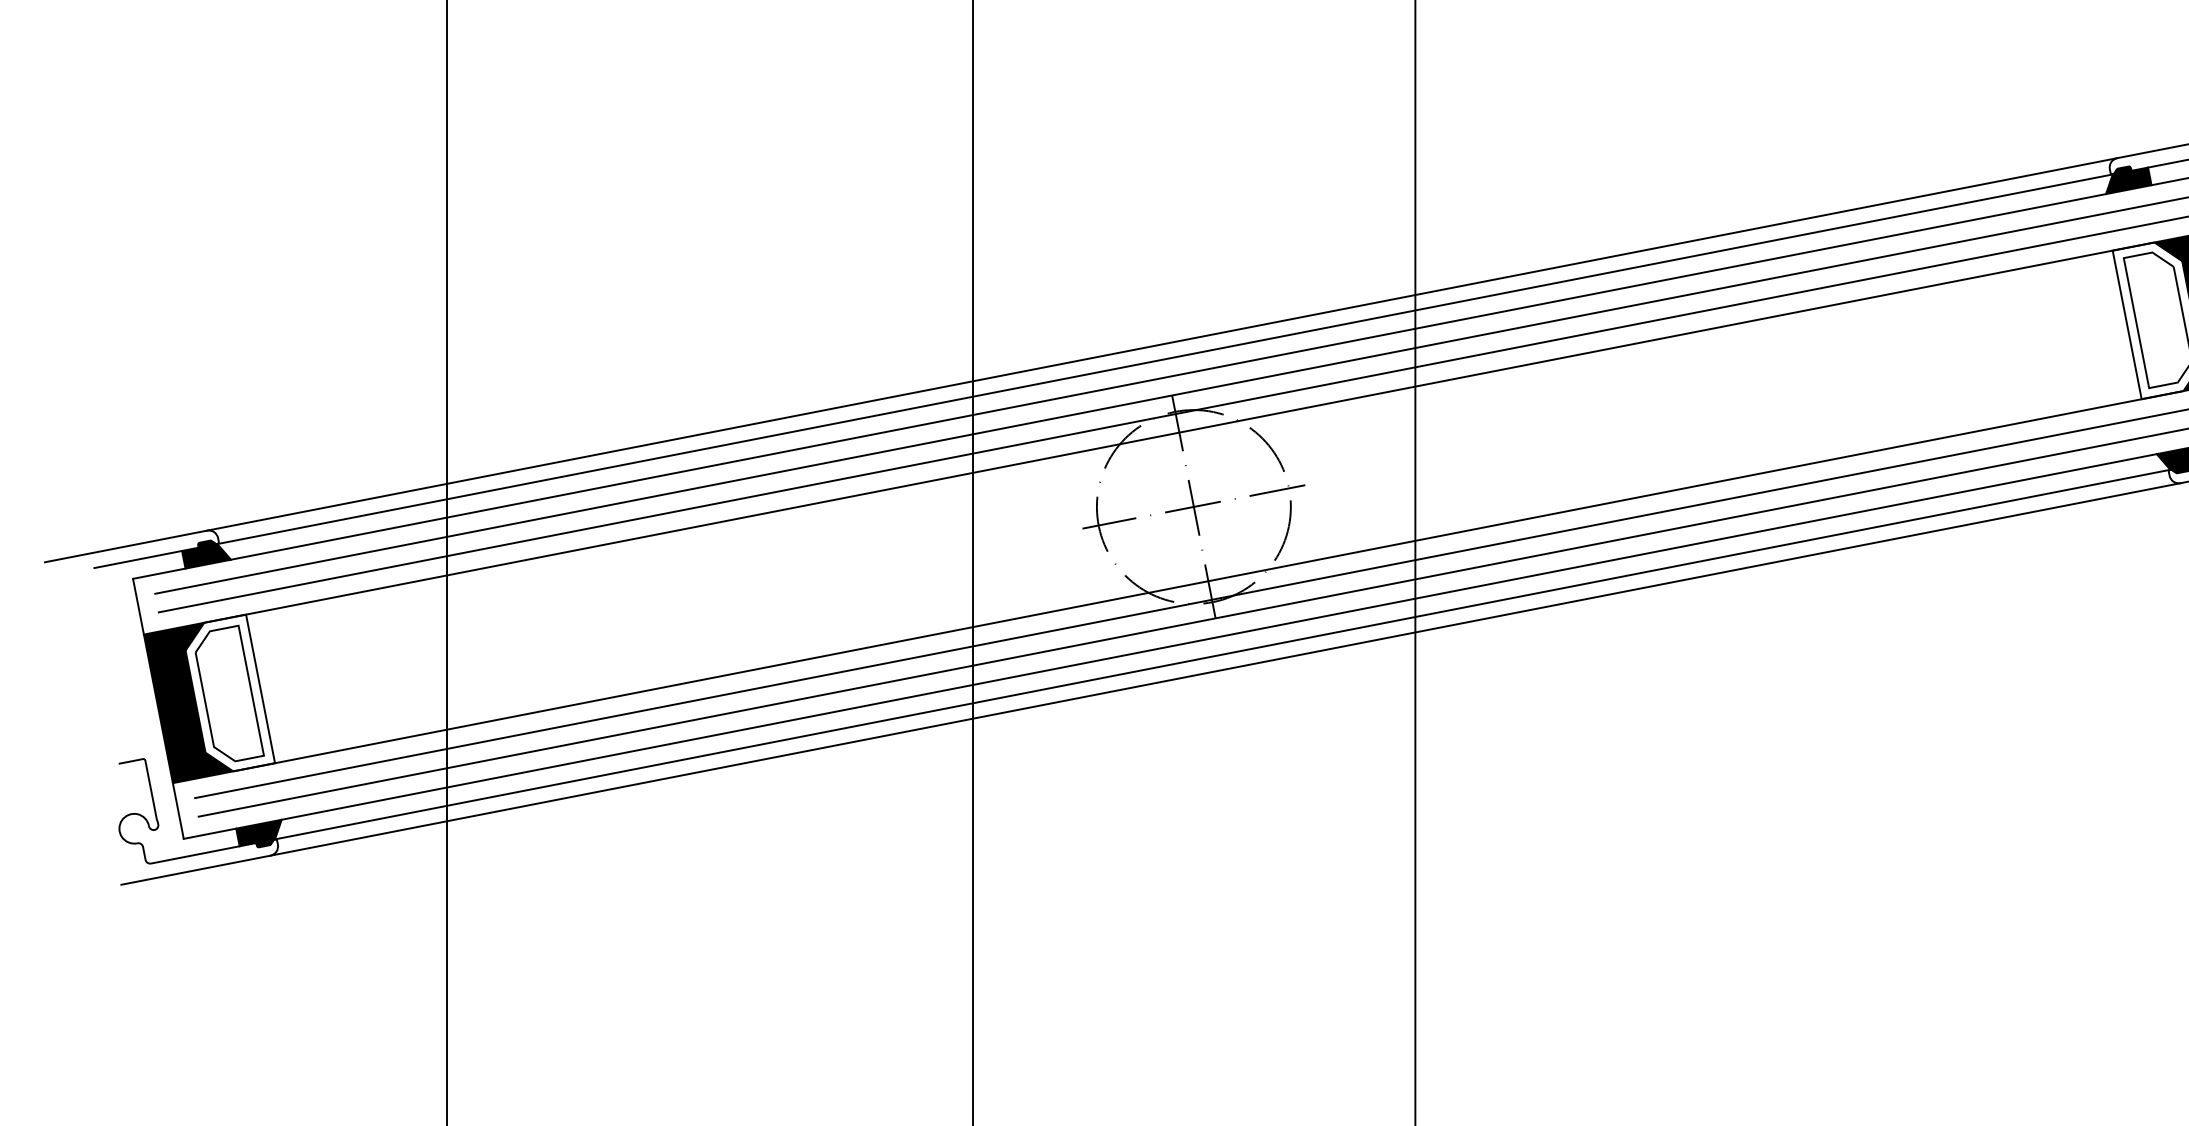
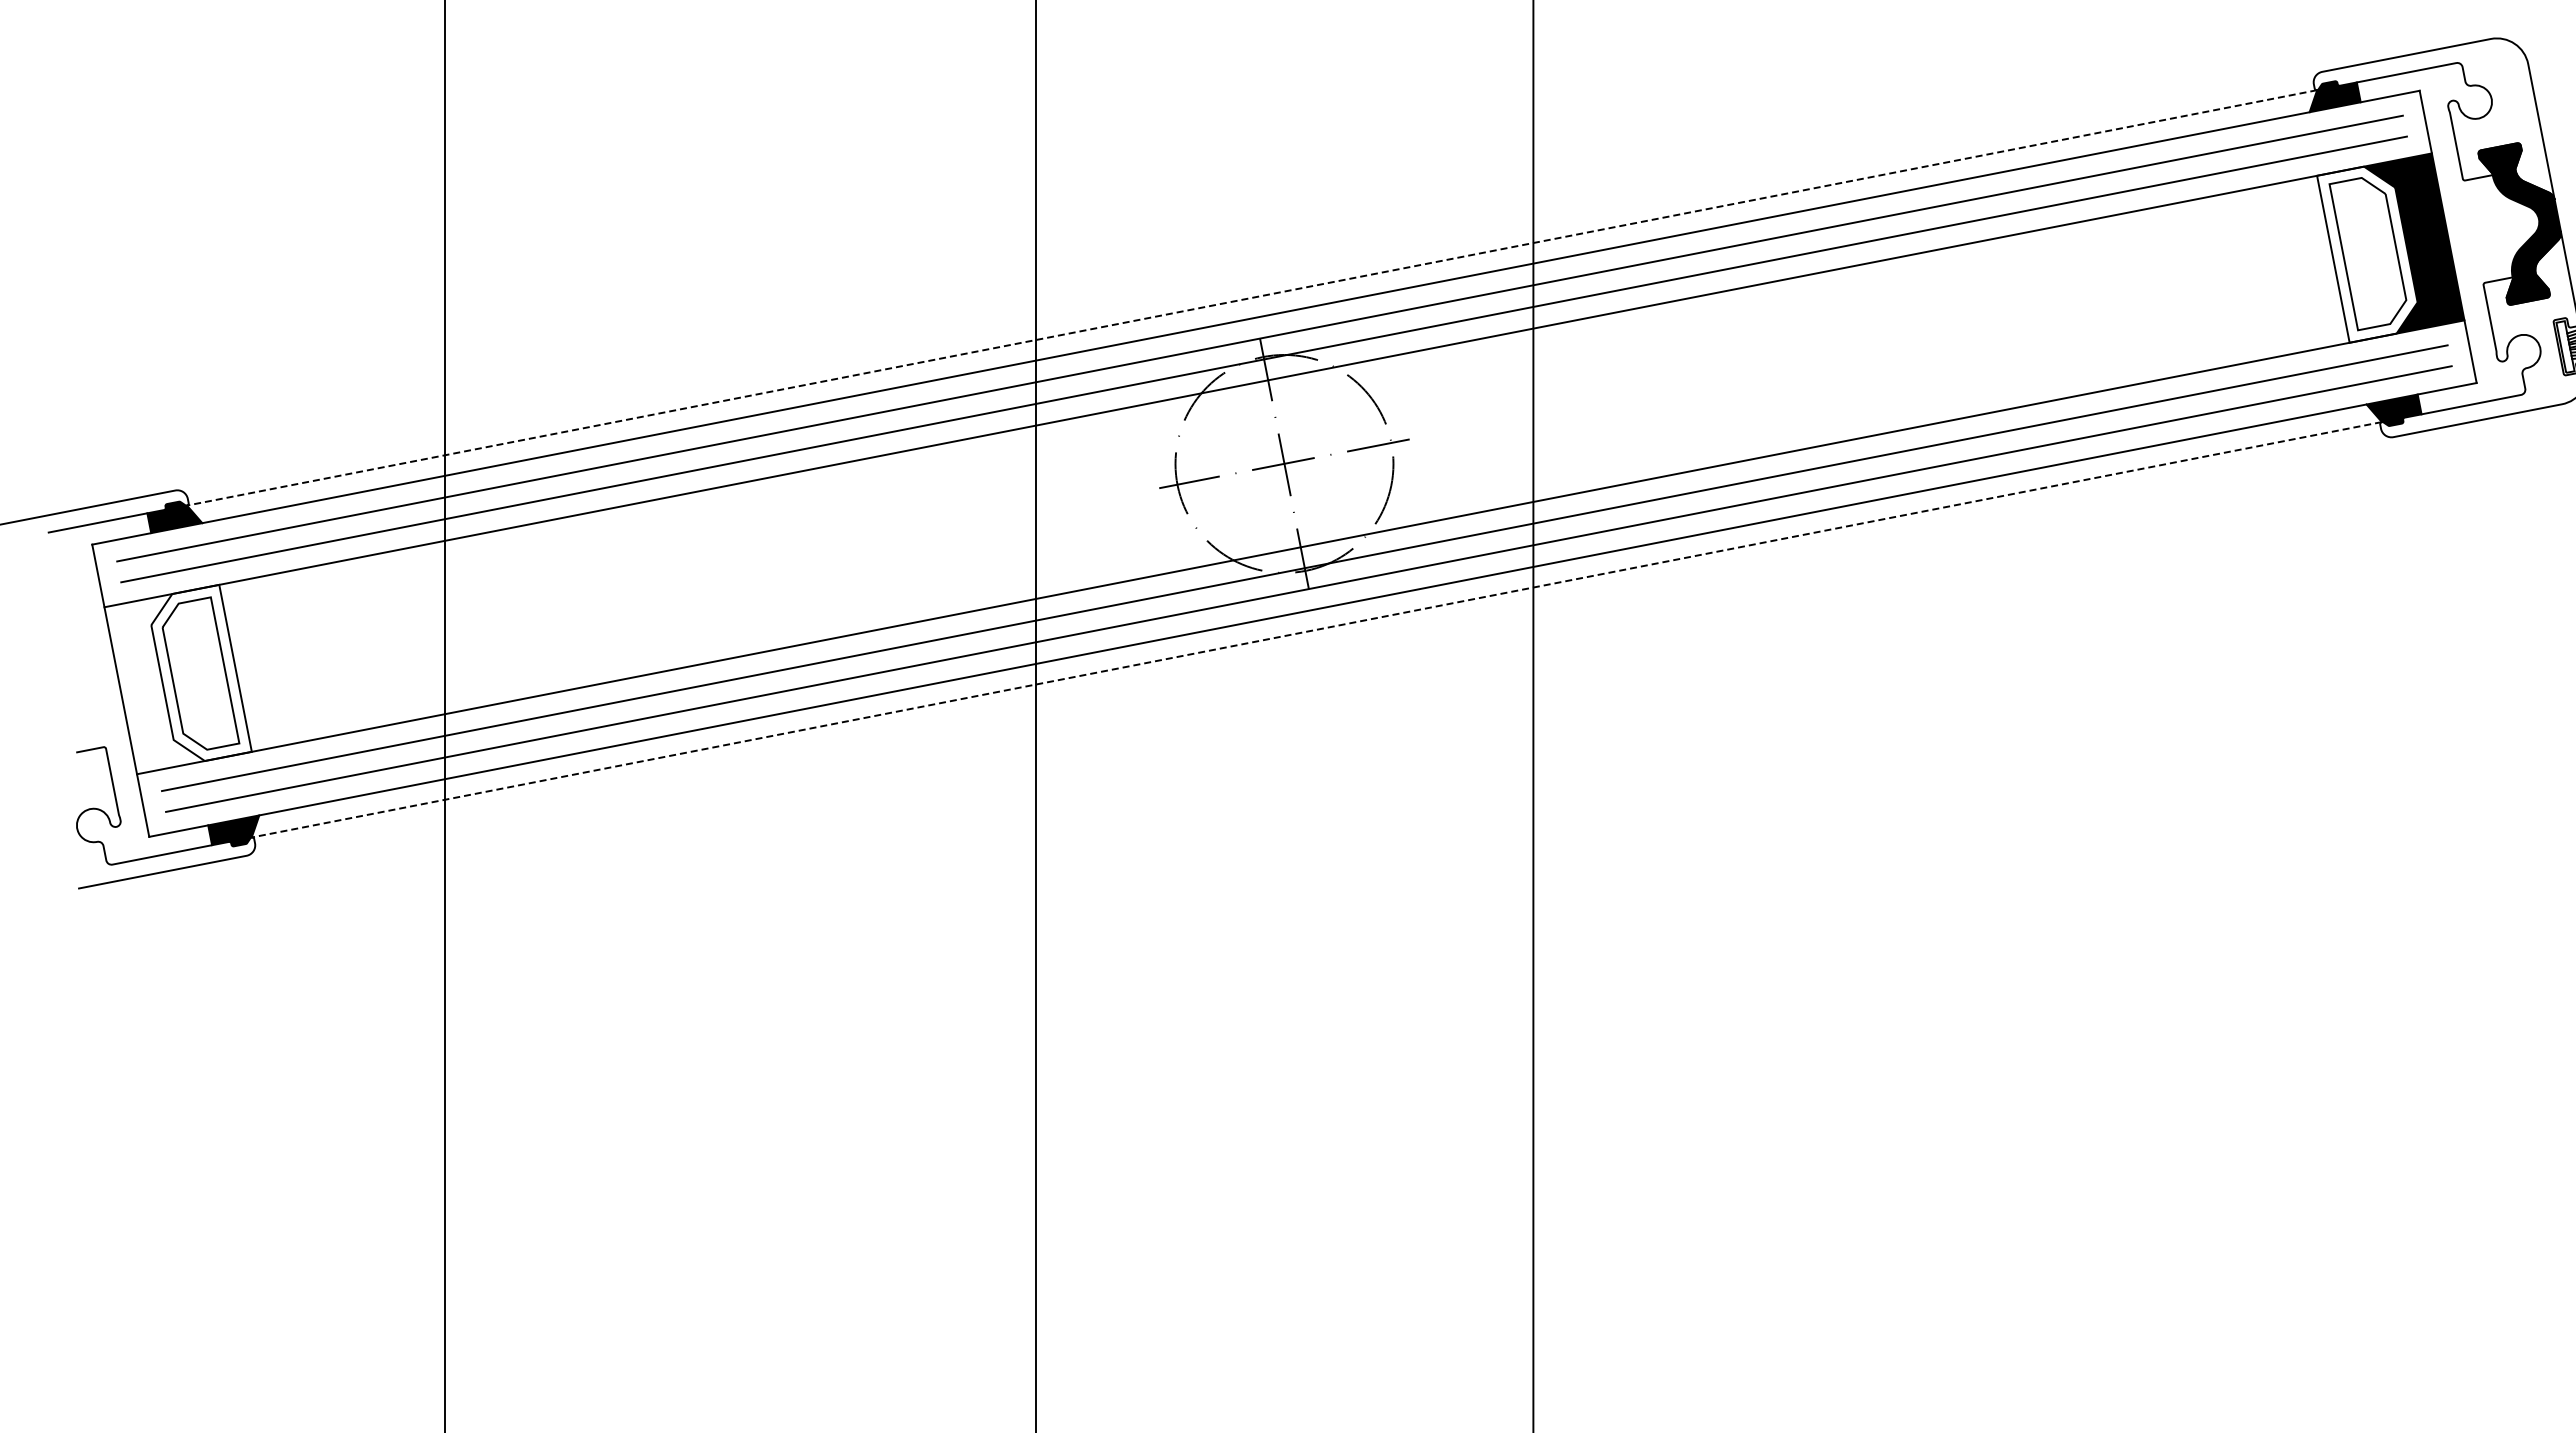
line: (1161, 343) -> (1248, 280), removed
line: (1164, 358) -> (1251, 297), solid -> dashed
line: (1222, 654) -> (1316, 629), solid -> dashed
line: (1225, 669) -> (1319, 646), removed
fill: (188, 703) -> (154, 684), removed

